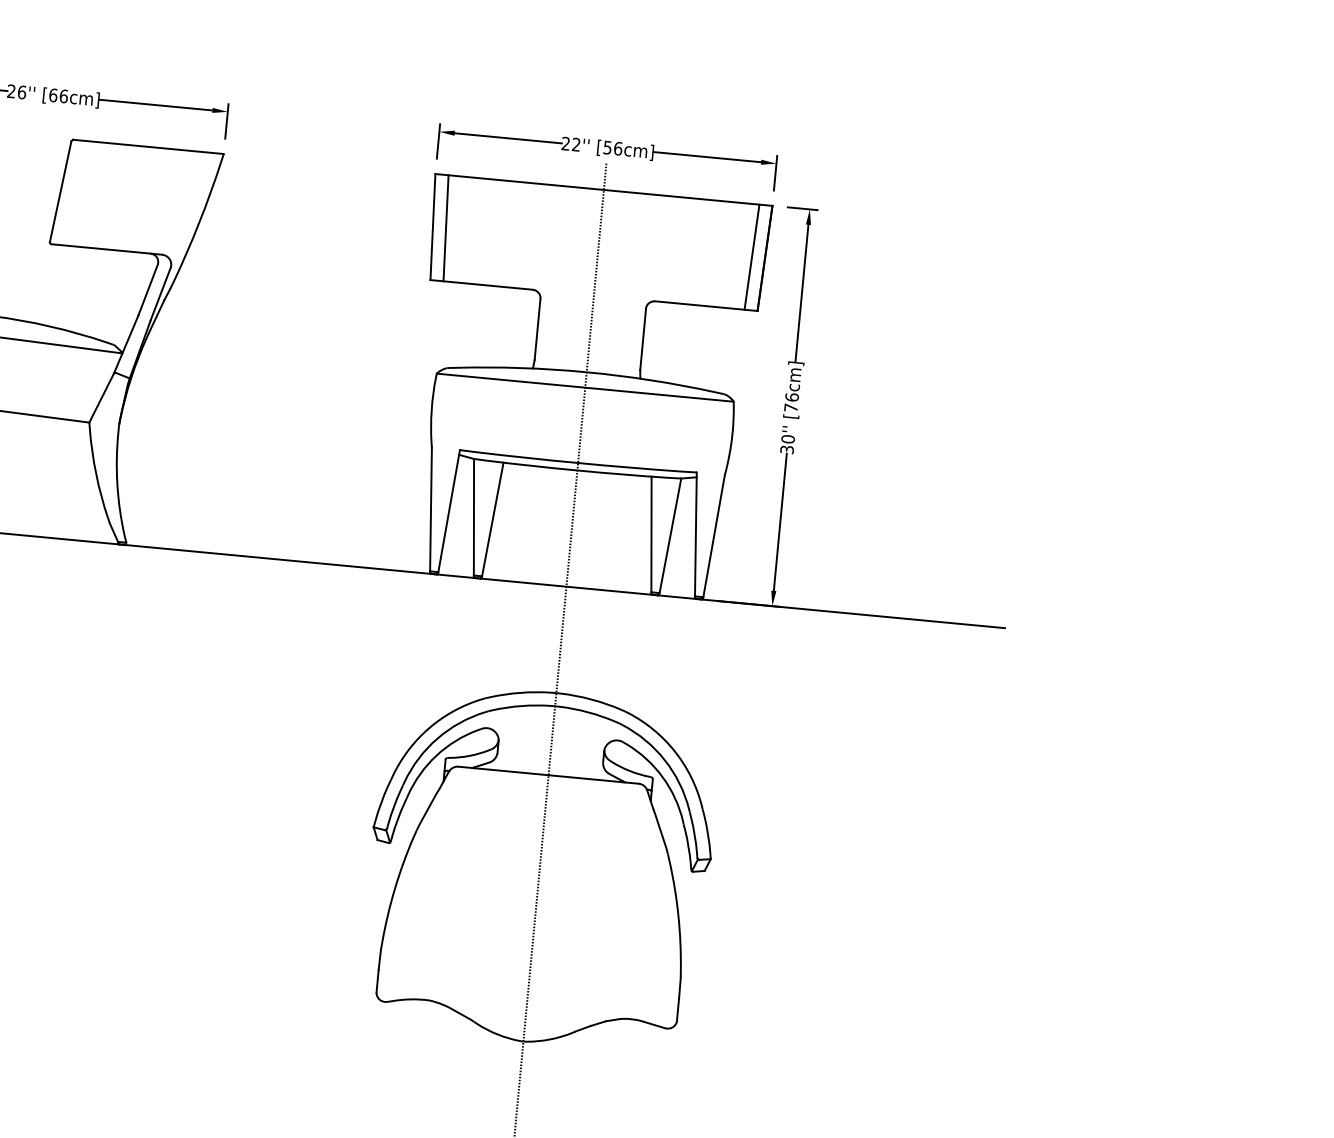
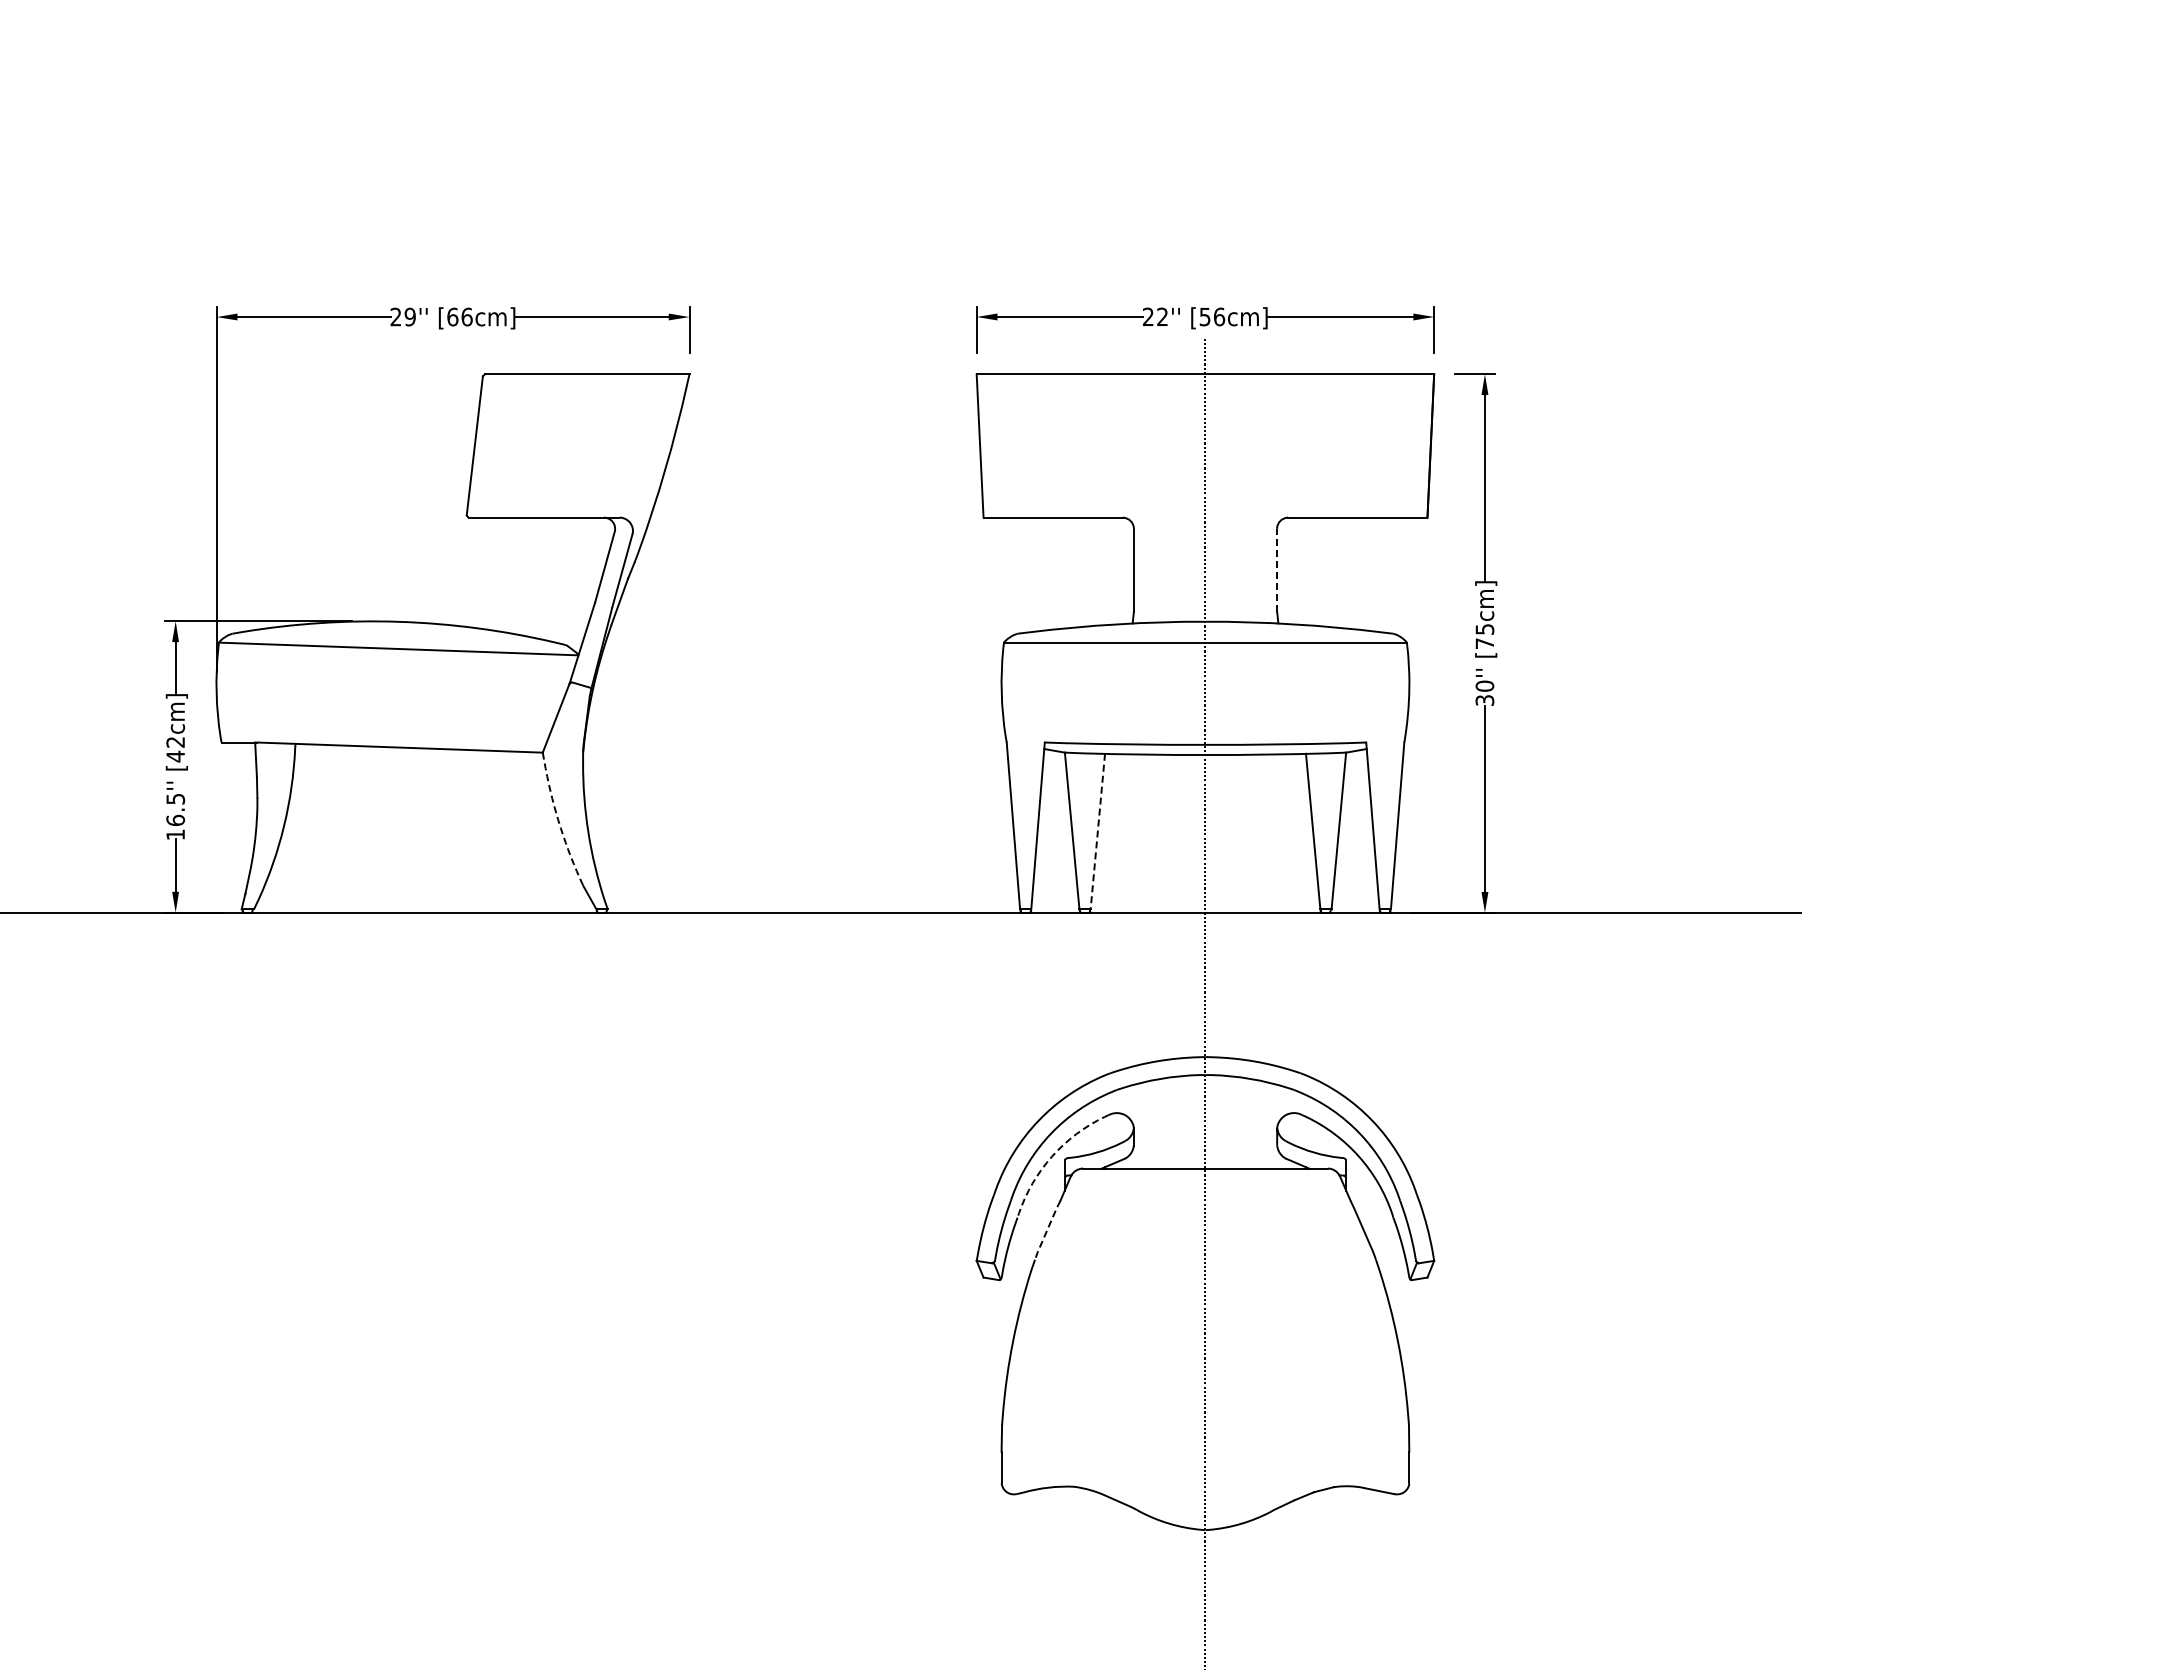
text: (21, 91) -> (409, 316), 26'' -> 29''
line: (445, 227) -> (997, 445), removed
line: (751, 256) -> (1412, 445), removed
line: (643, 339) -> (1277, 570), solid -> dashed
text: (791, 396) -> (1484, 628), [76cm] -> [75cm]
line: (96, 473) -> (558, 820), solid -> dashed
line: (492, 520) -> (1097, 832), solid -> dashed
line: (436, 755) -> (1052, 1156), solid -> dashed
line: (427, 809) -> (1047, 1230), solid -> dashed

